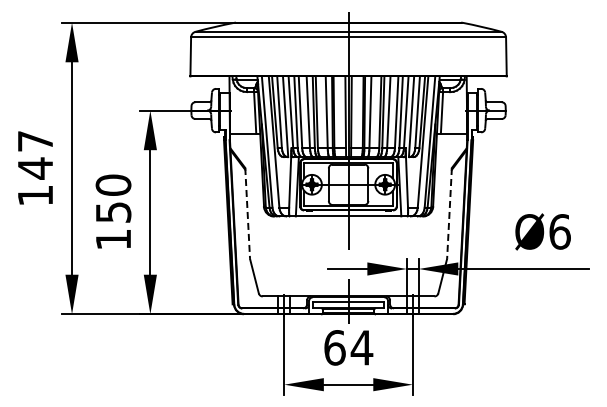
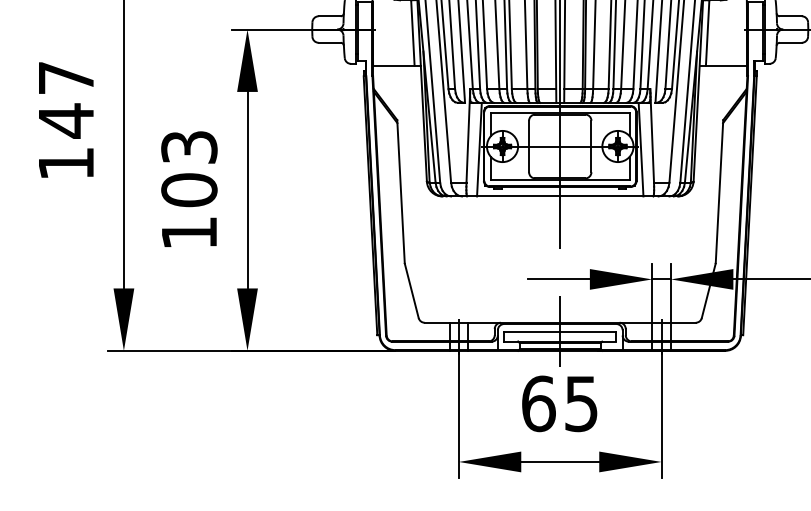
text: (113, 198) -> (189, 168), 150 -> 103
line: (247, 213) -> (400, 191), dashed -> solid
line: (449, 213) -> (719, 191), dashed -> solid
text: (361, 347) -> (580, 403), 64 -> 65

